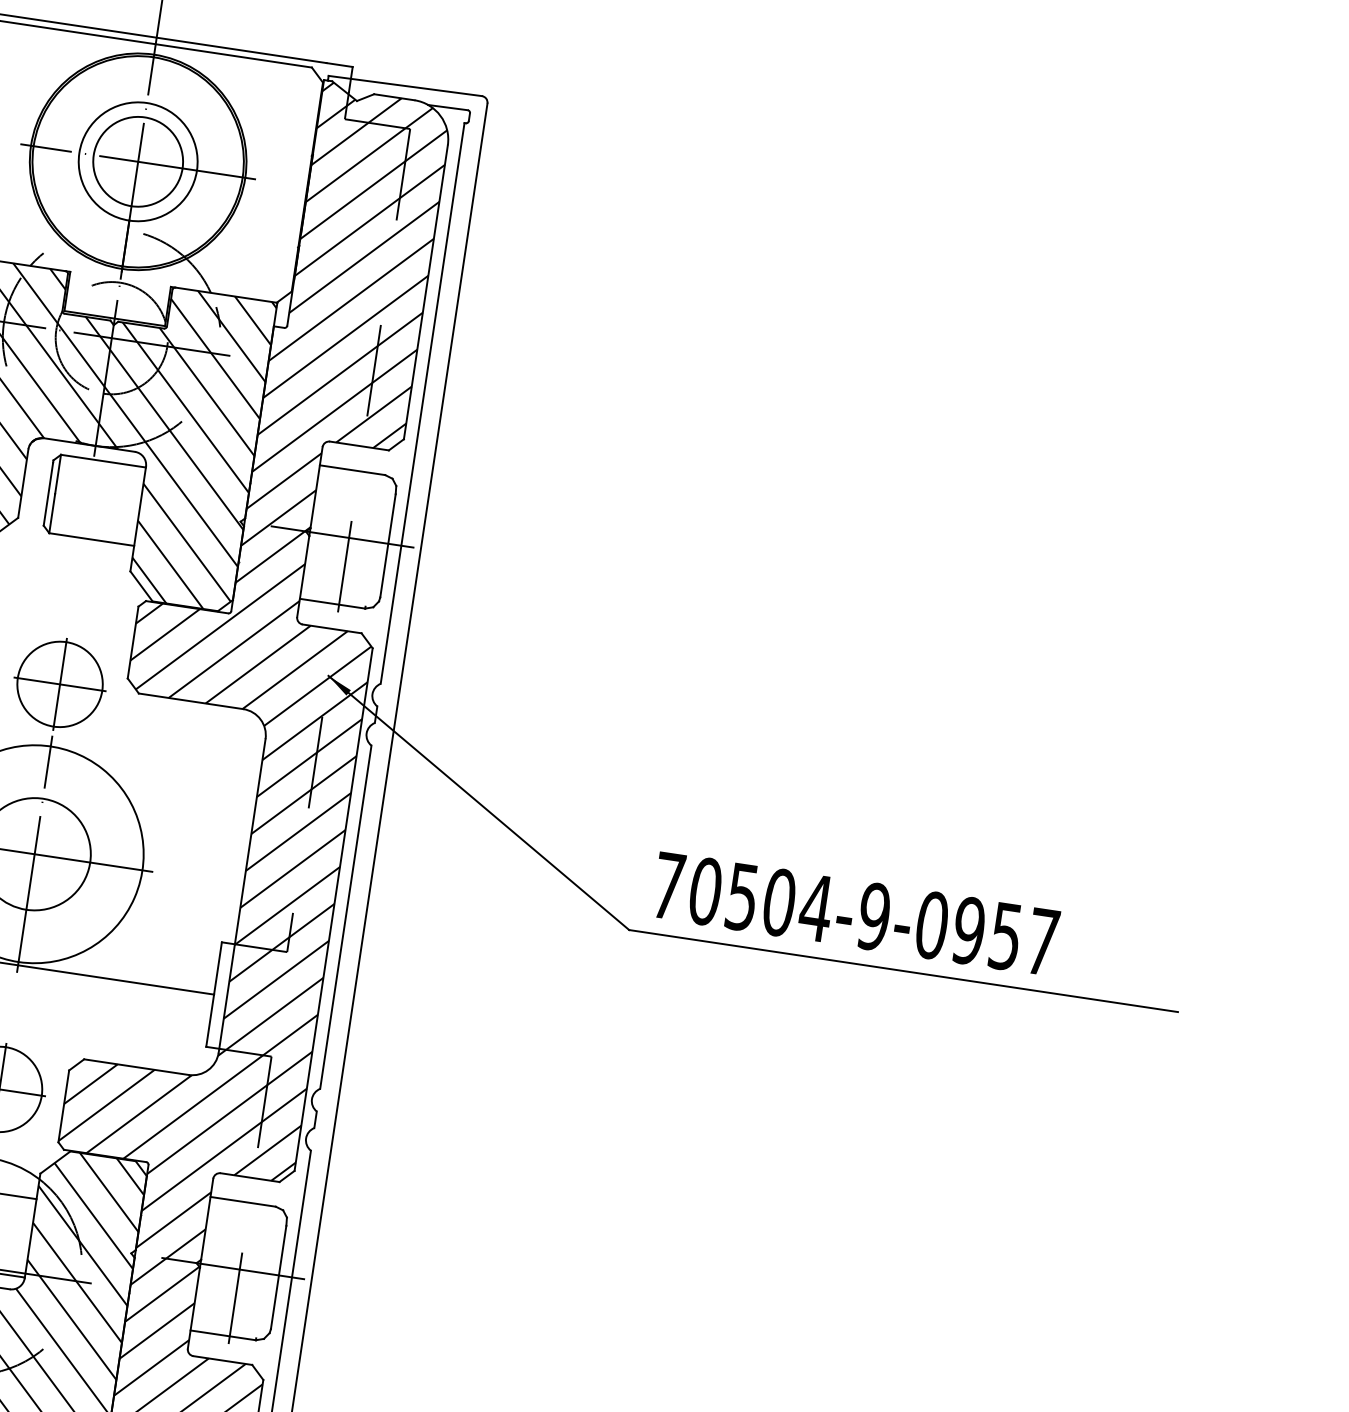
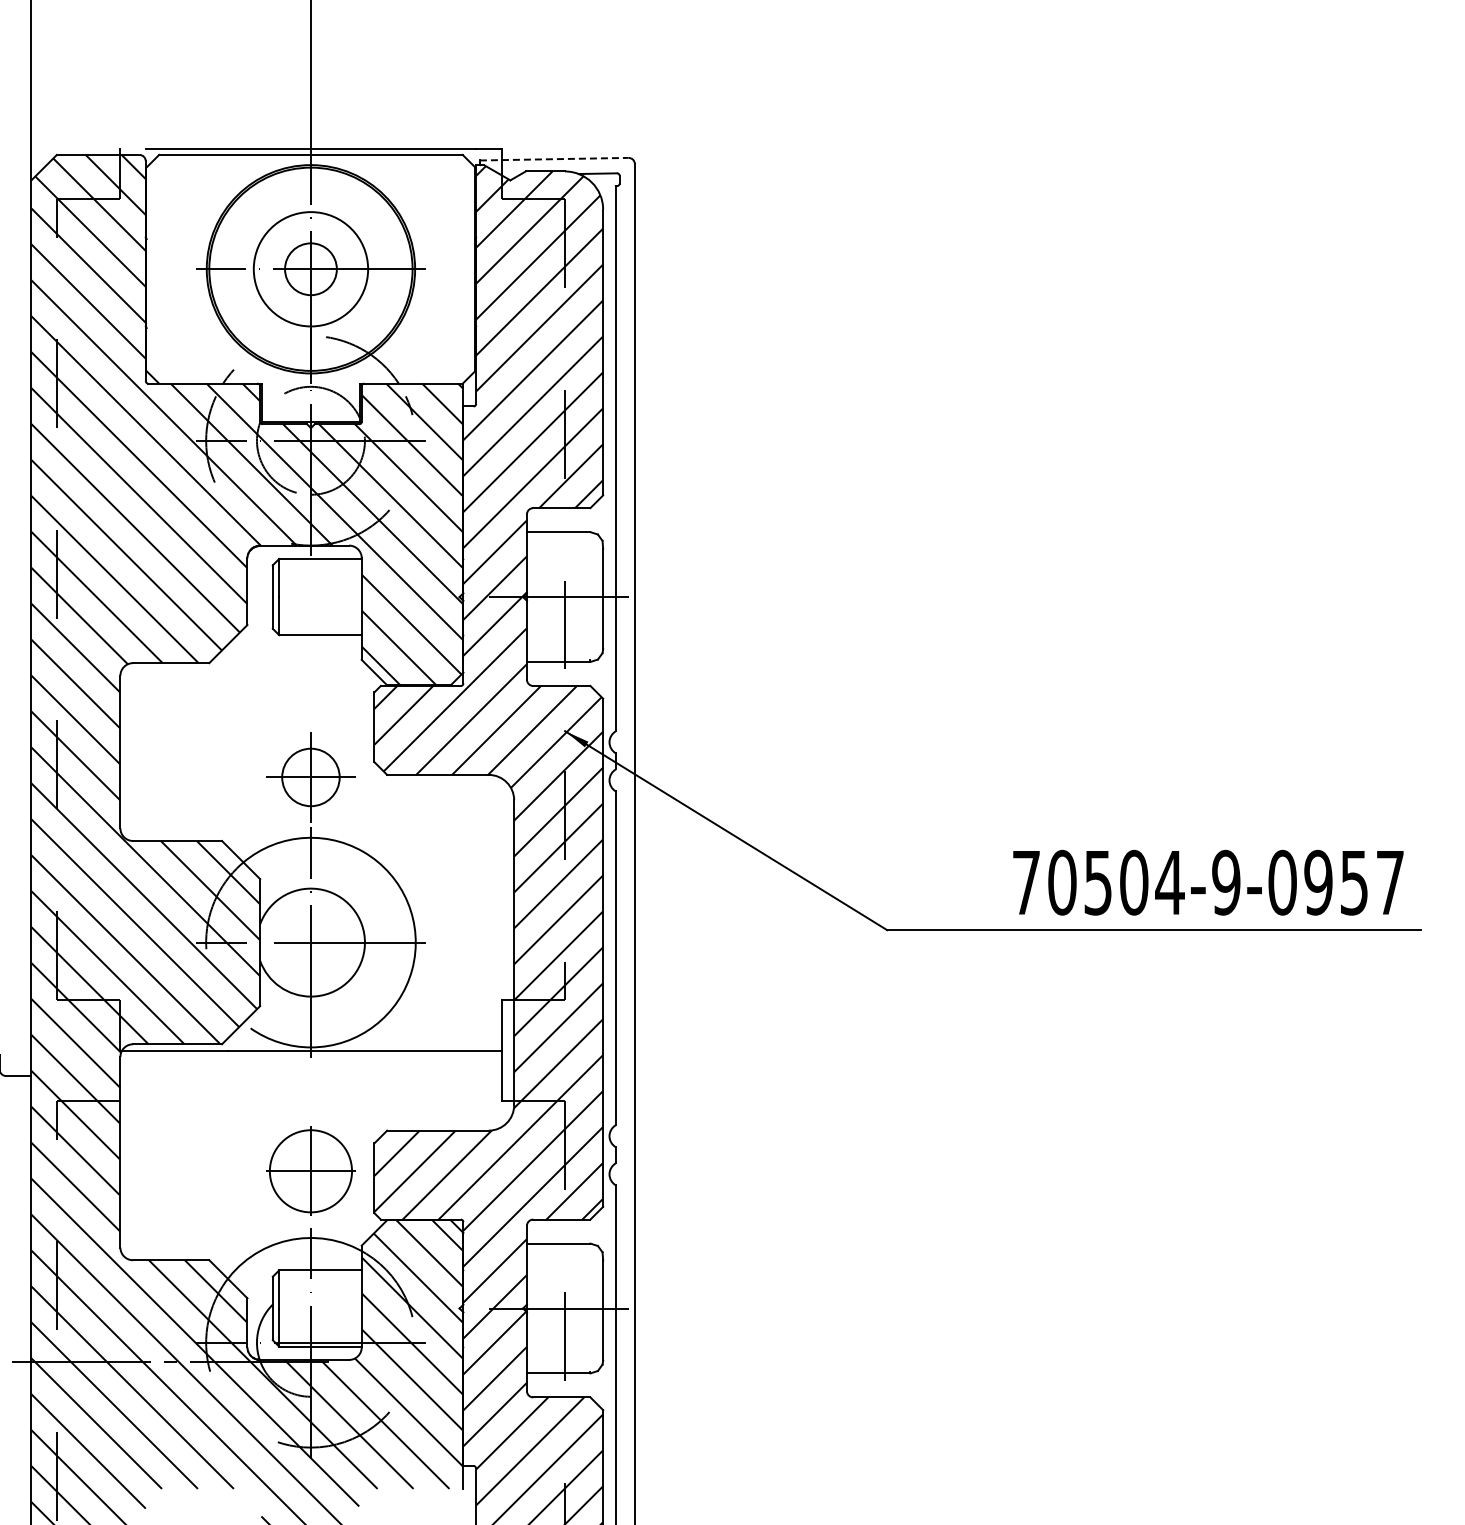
line: (405, 86) -> (554, 159), solid -> dashed
circle: (137, 161) -> (310, 269), size x0.6
circle: (59, 684) -> (310, 777), size x0.7
text: (855, 913) -> (1208, 882), moved

